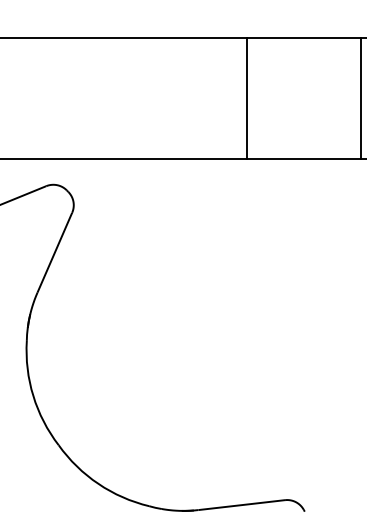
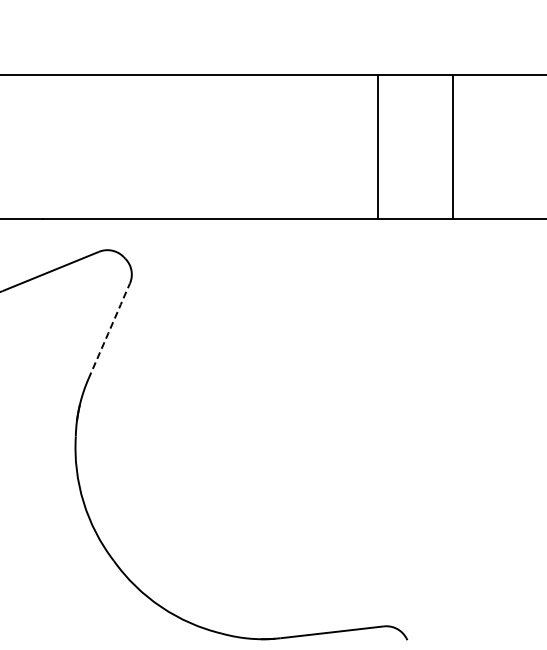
line: (247, 97) -> (378, 146), moved
line: (360, 97) -> (452, 146), moved
line: (55, 252) -> (109, 330), solid -> dashed

